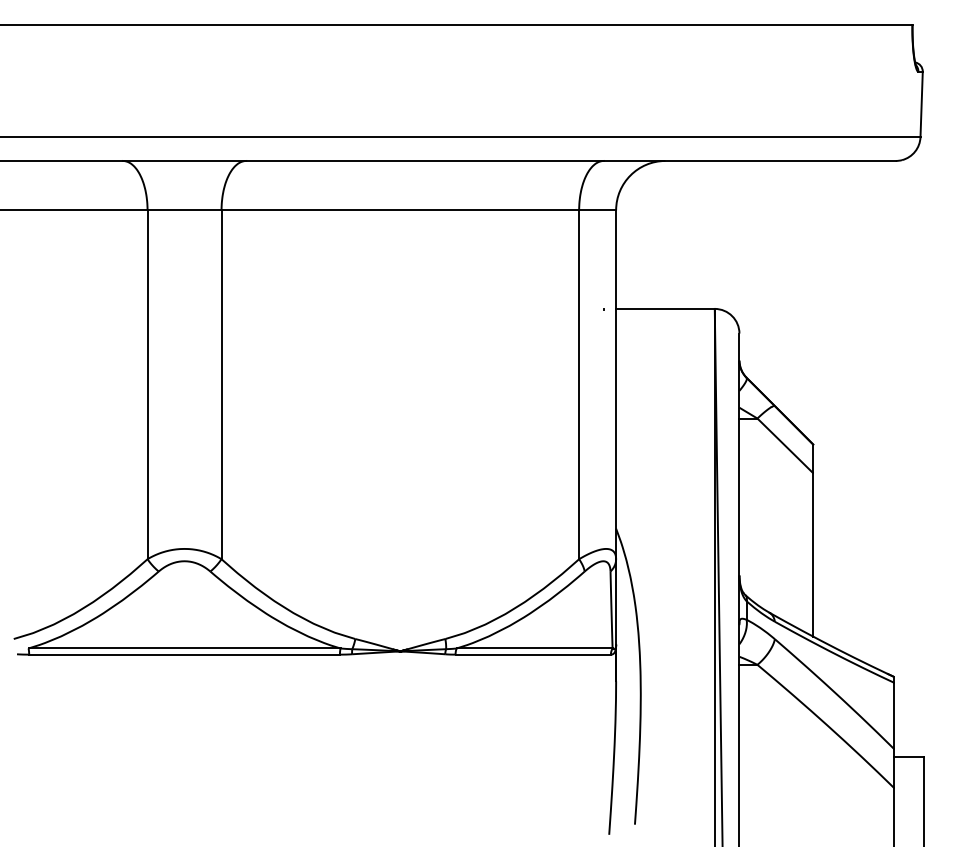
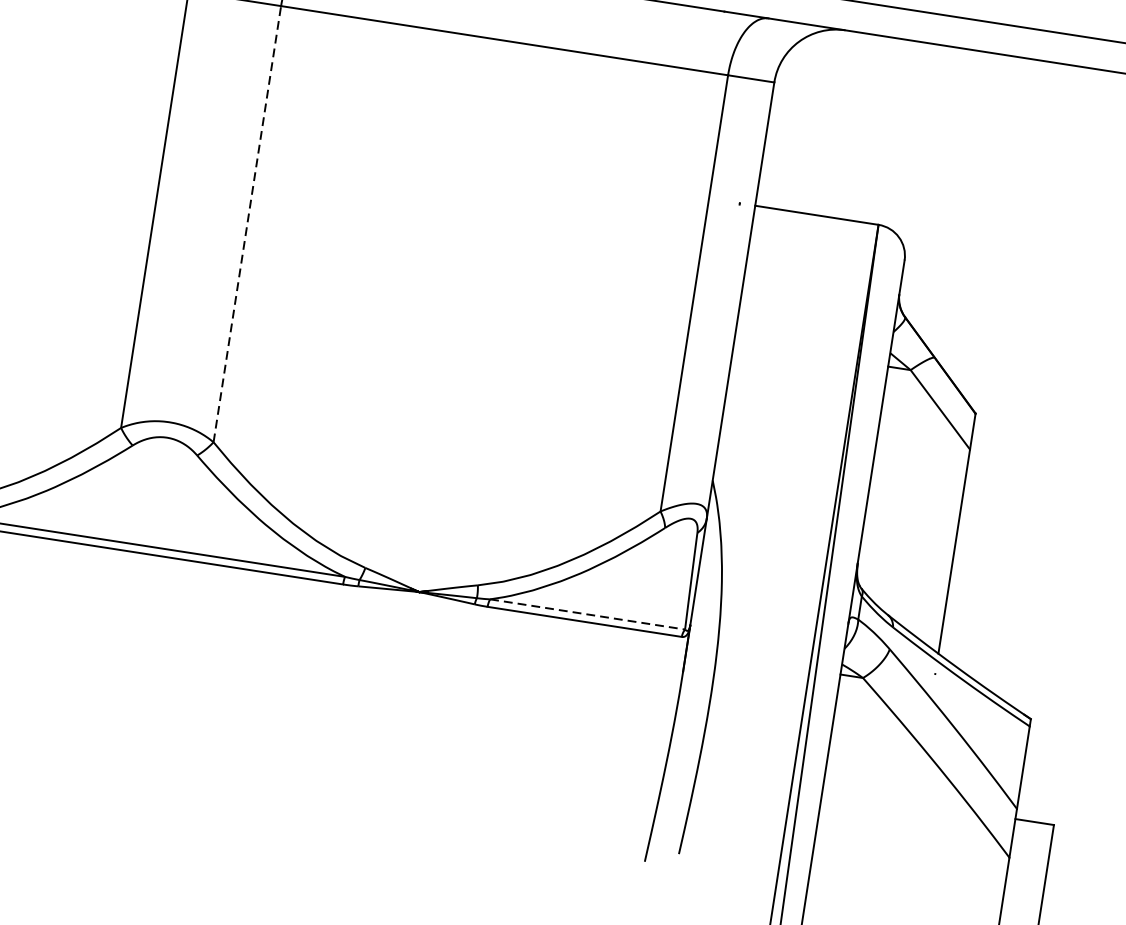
line: (221, 384) -> (247, 223), solid -> dashed
line: (534, 648) -> (587, 614), solid -> dashed

